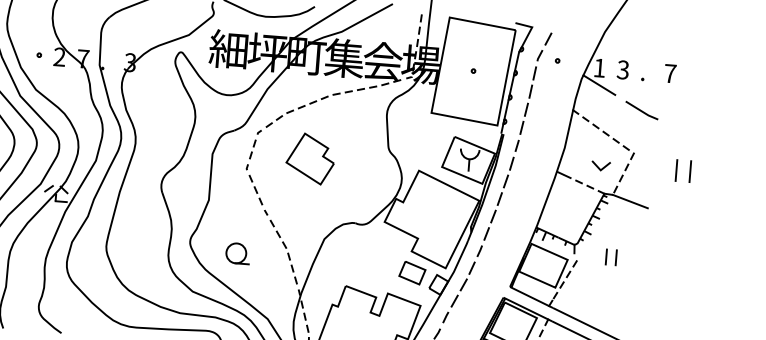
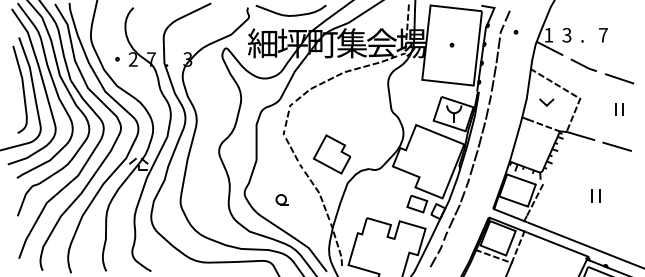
line: (686, 131) -> (619, 78), added
part: (311, 158) -> (332, 154), moved
line: (599, 167) -> (545, 103), moved
part: (683, 171) -> (619, 109), size x0.71
line: (675, 218) -> (616, 146), added
part: (237, 253) -> (281, 199), size x0.62
part: (610, 256) -> (595, 195), moved

